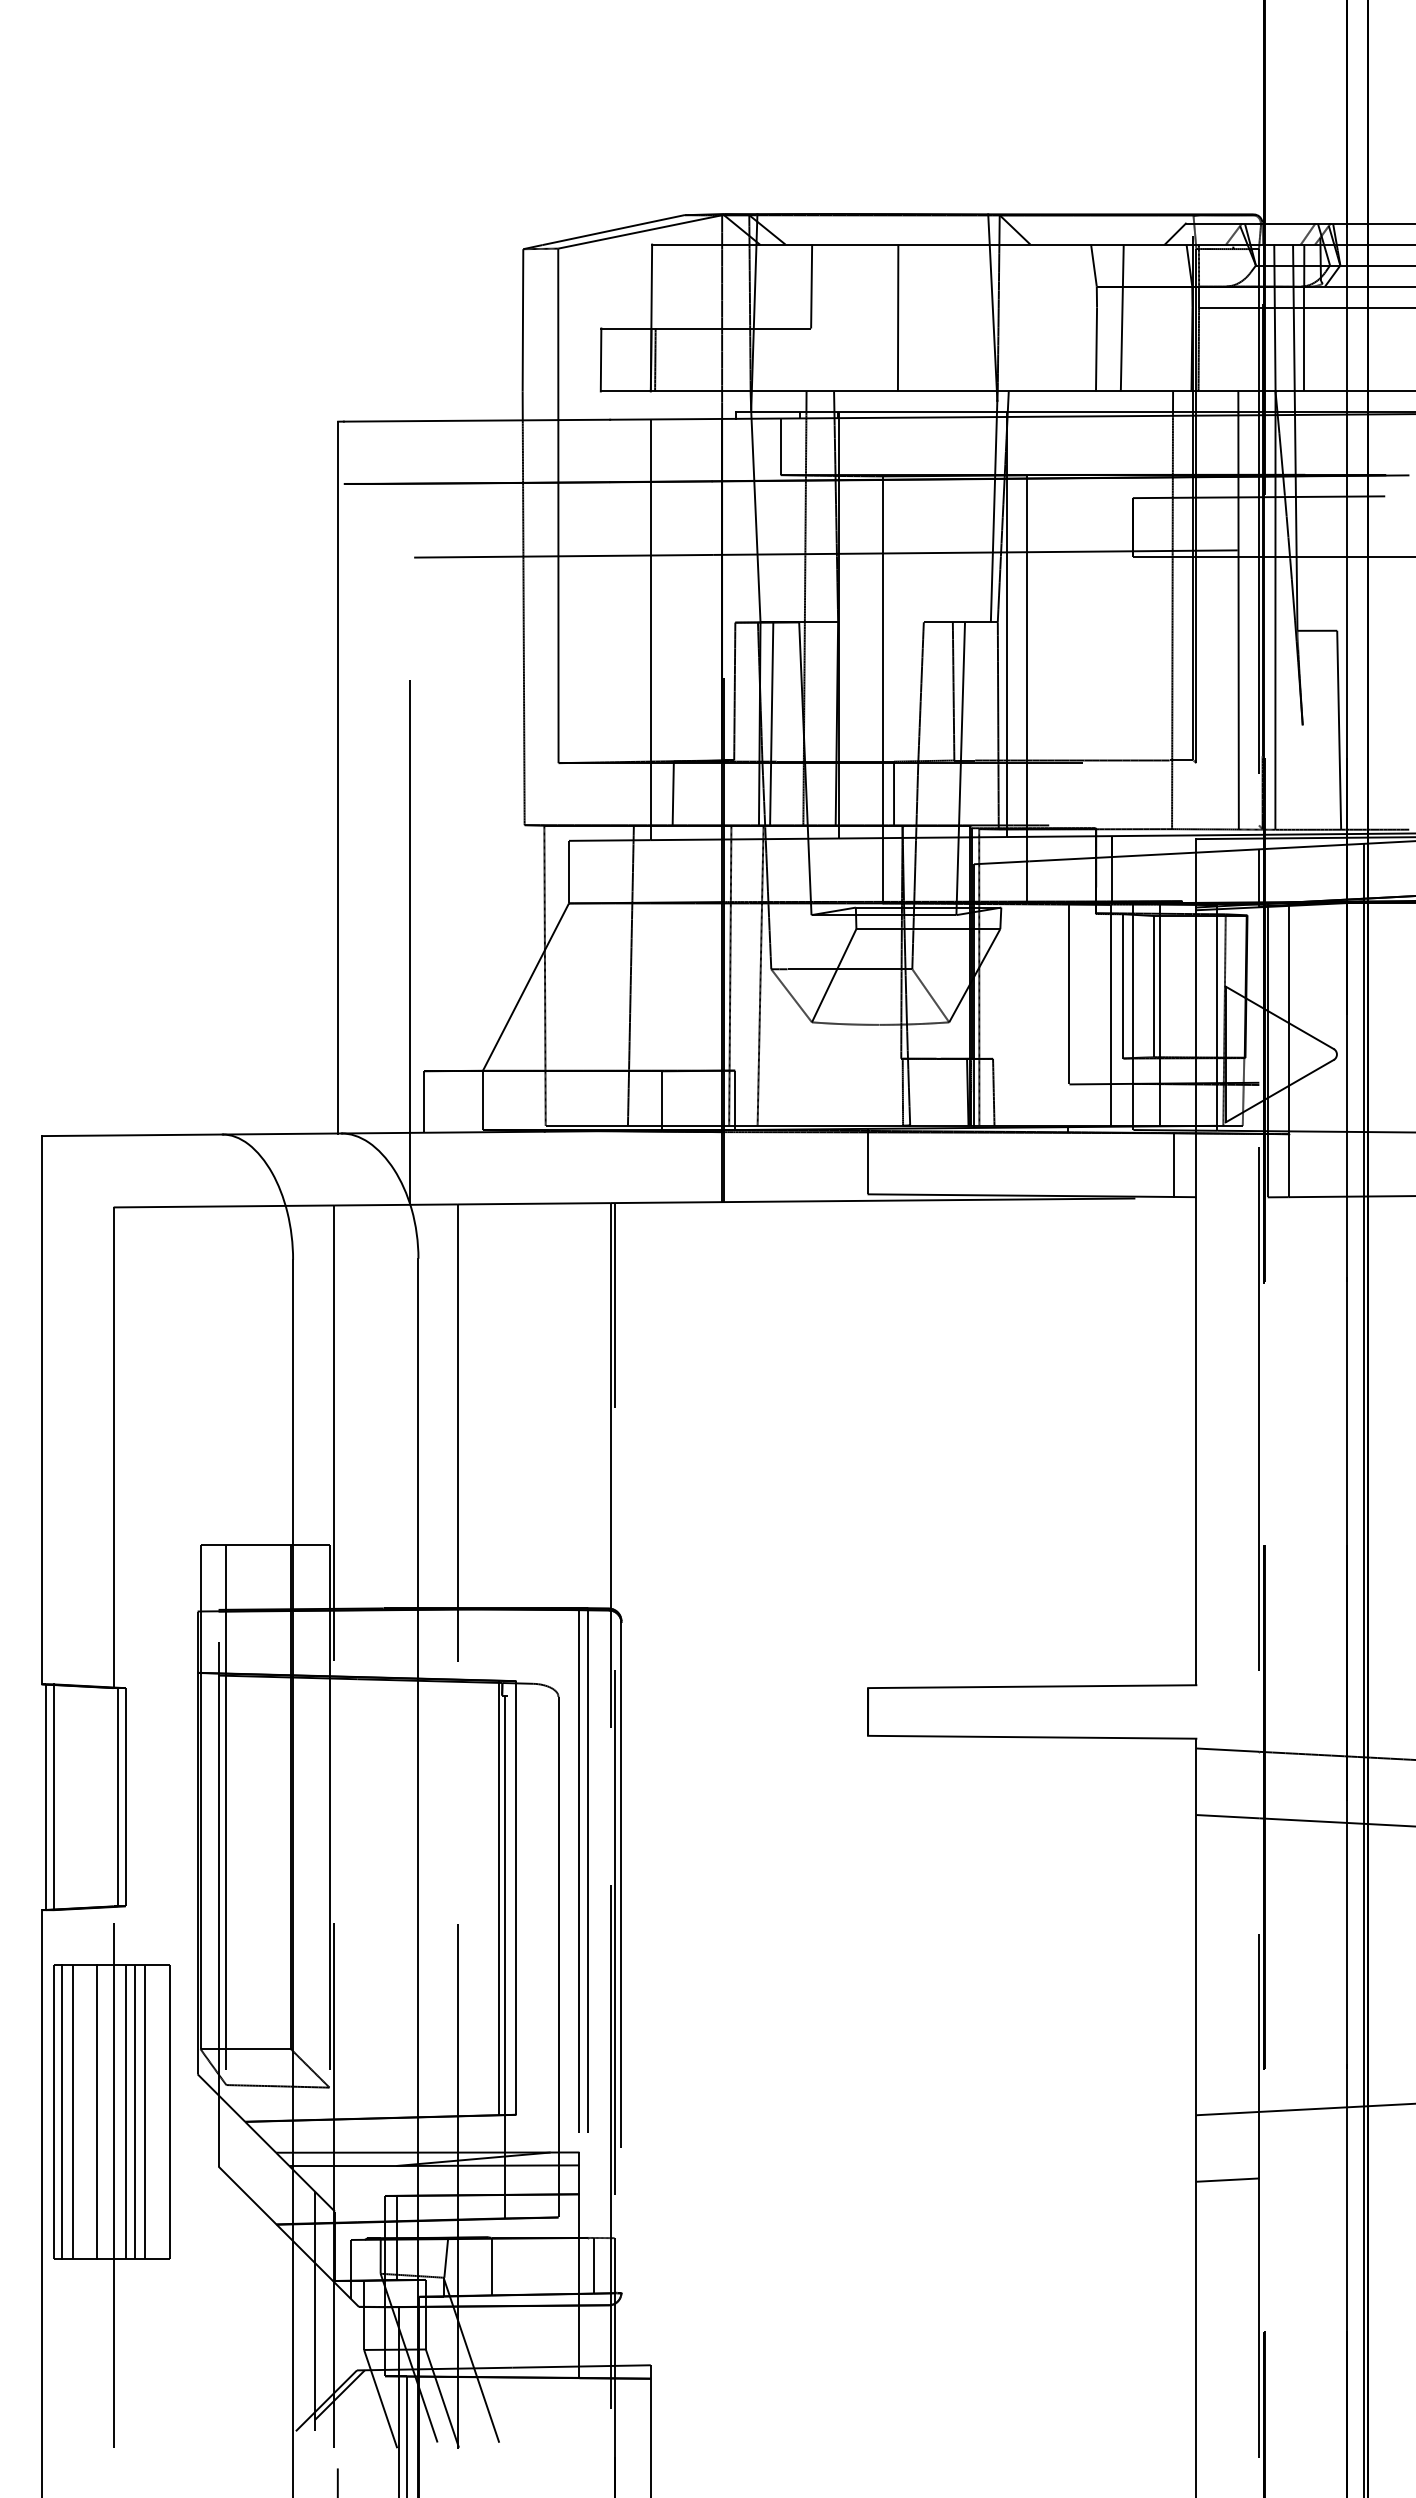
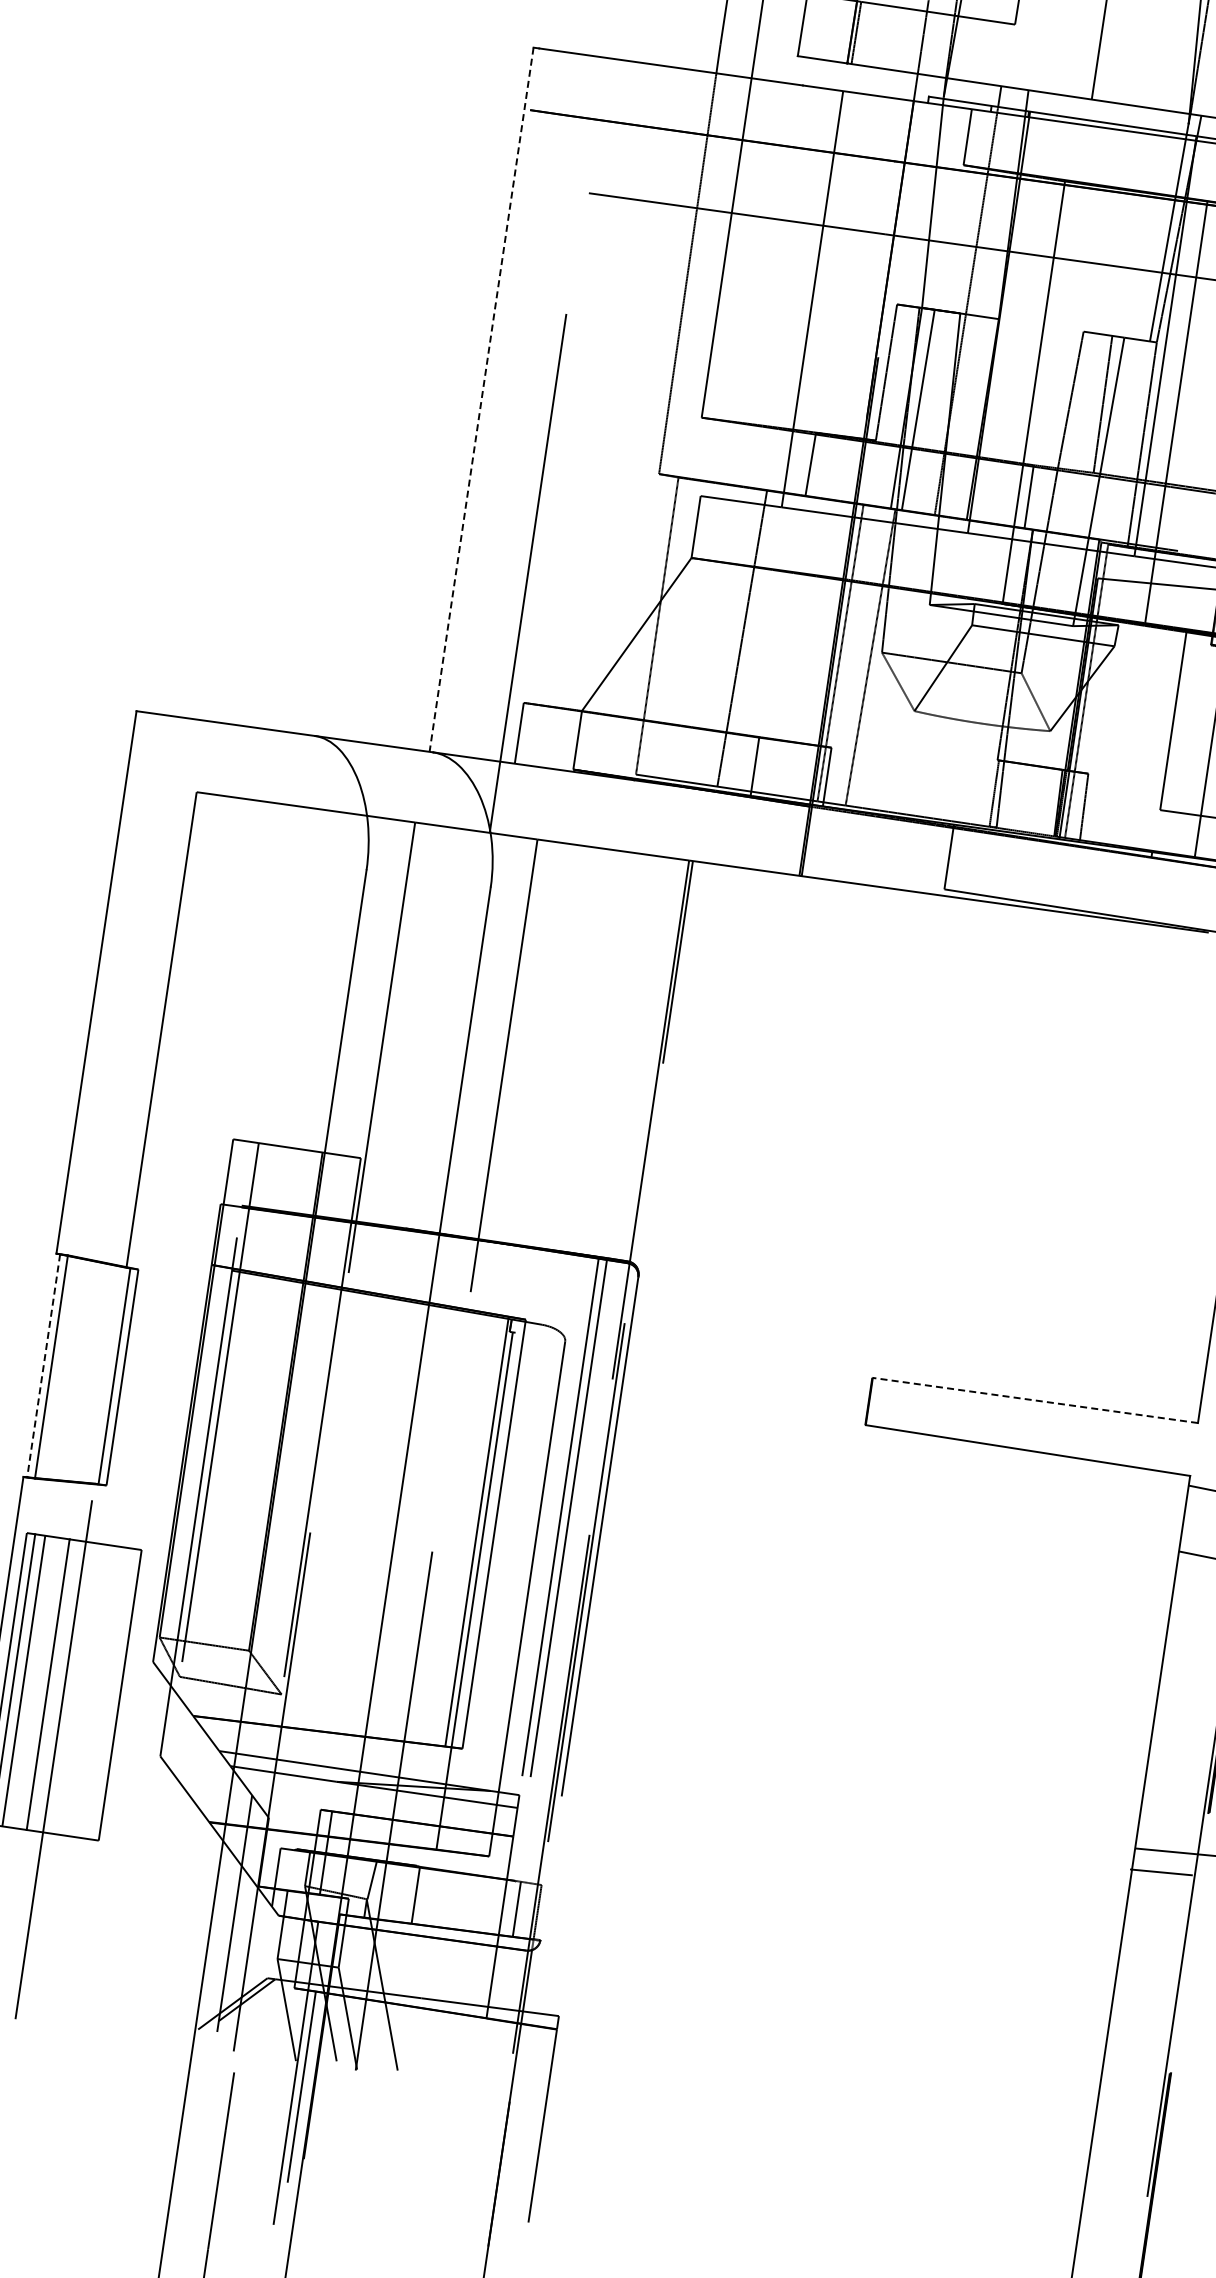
line: (338, 777) -> (481, 399), solid -> dashed
line: (1031, 1686) -> (1034, 1400), solid -> dashed
line: (46, 1797) -> (44, 1366), solid -> dashed
line: (125, 2111) -> (76, 1688), removed
line: (134, 2111) -> (85, 1689), removed
line: (145, 2111) -> (96, 1691), removed
line: (1227, 2179) -> (1161, 1871), moved

